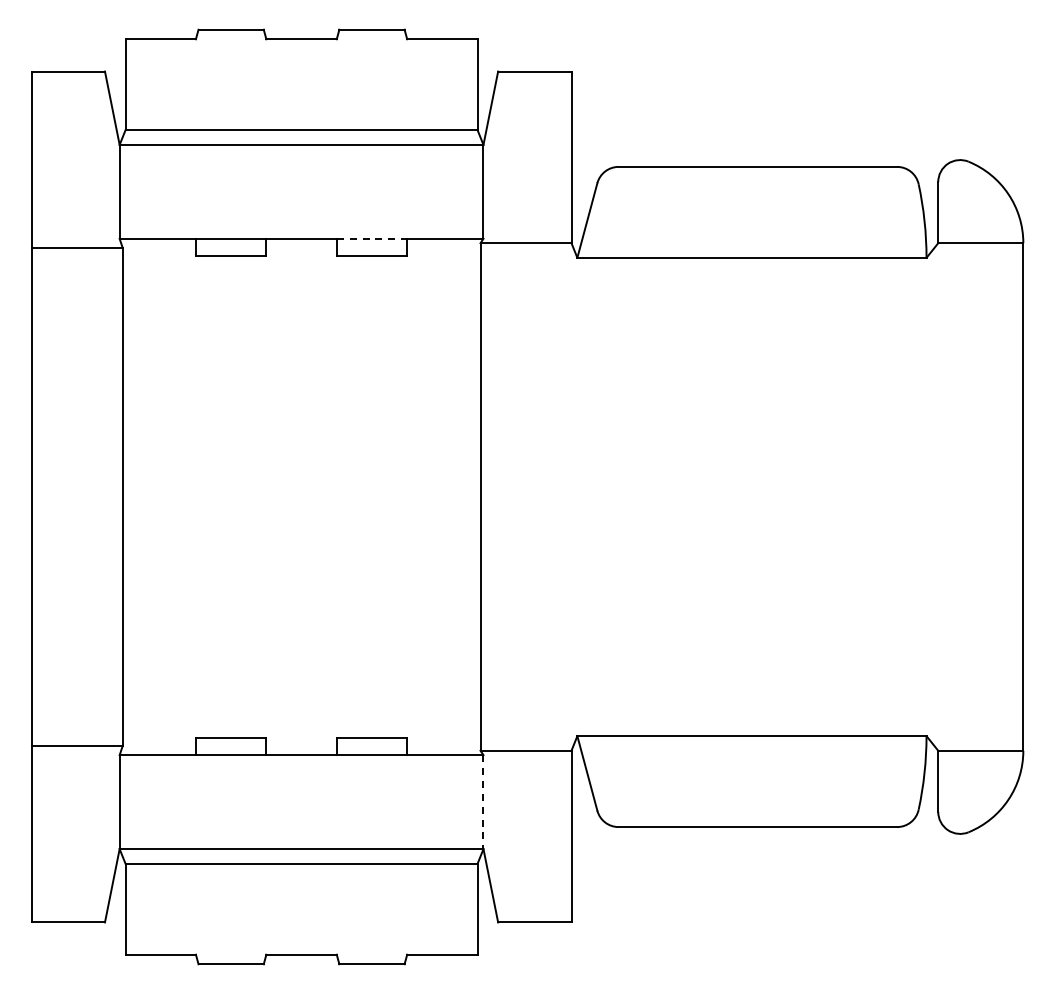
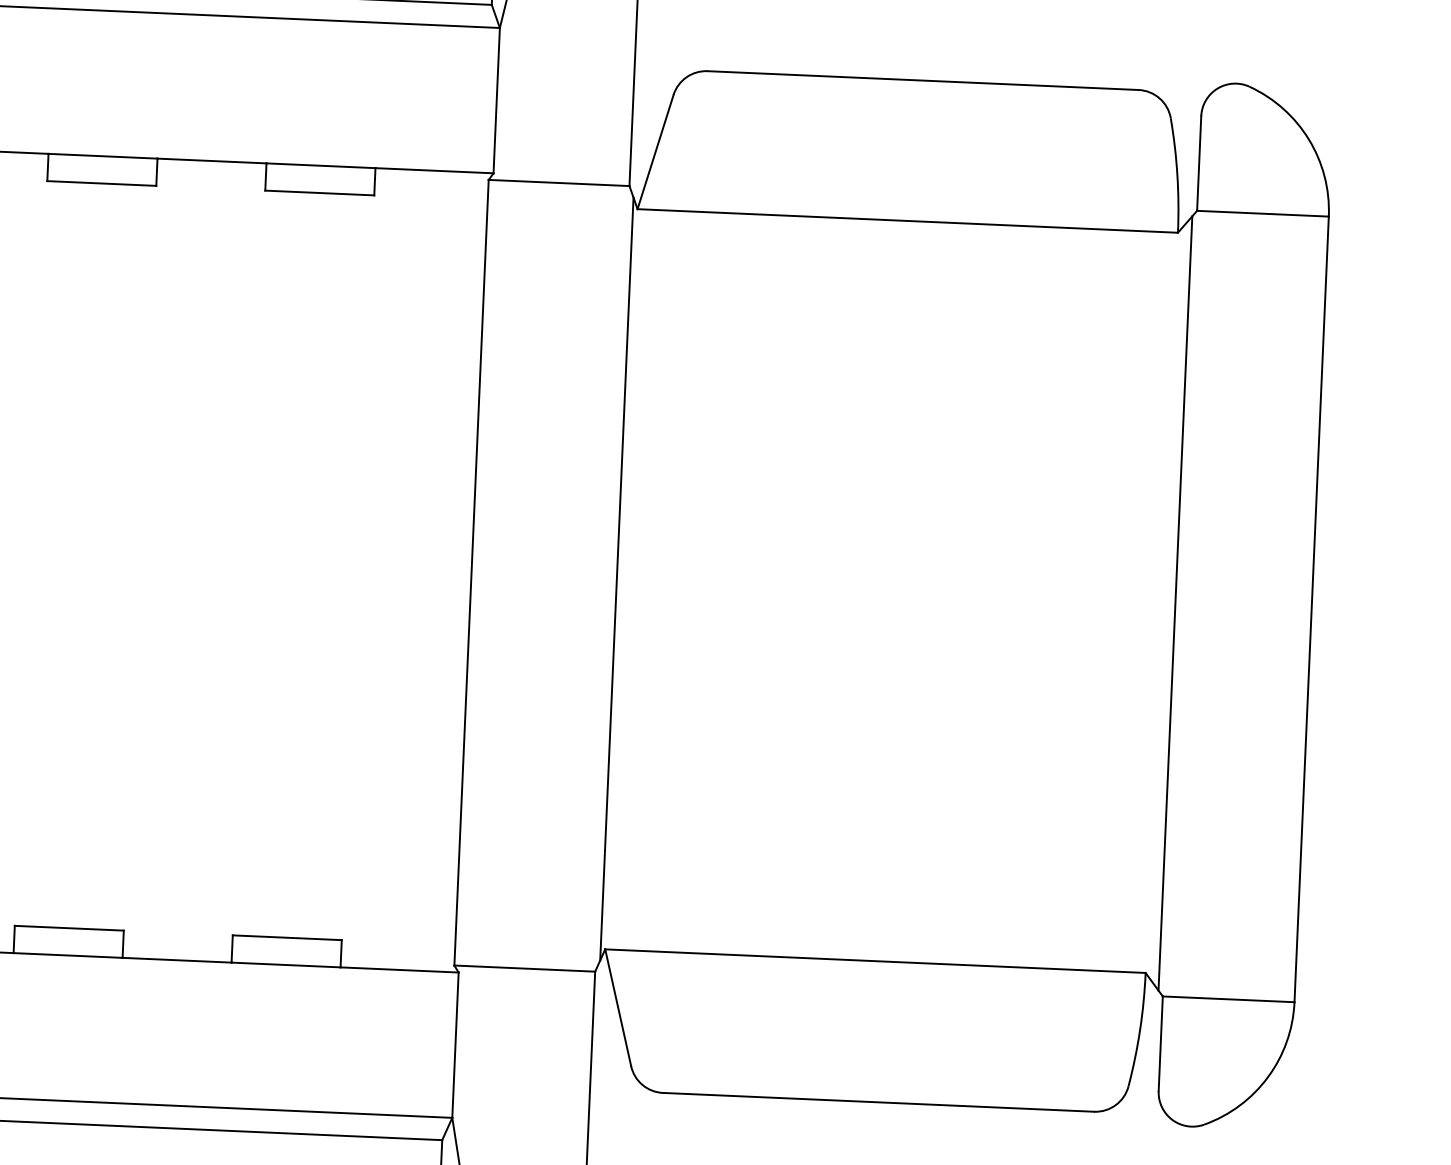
line: (372, 238) -> (321, 165), dashed -> solid
line: (574, 496) -> (616, 578), added
line: (935, 496) -> (1175, 602), added
line: (483, 802) -> (455, 1045), dashed -> solid

